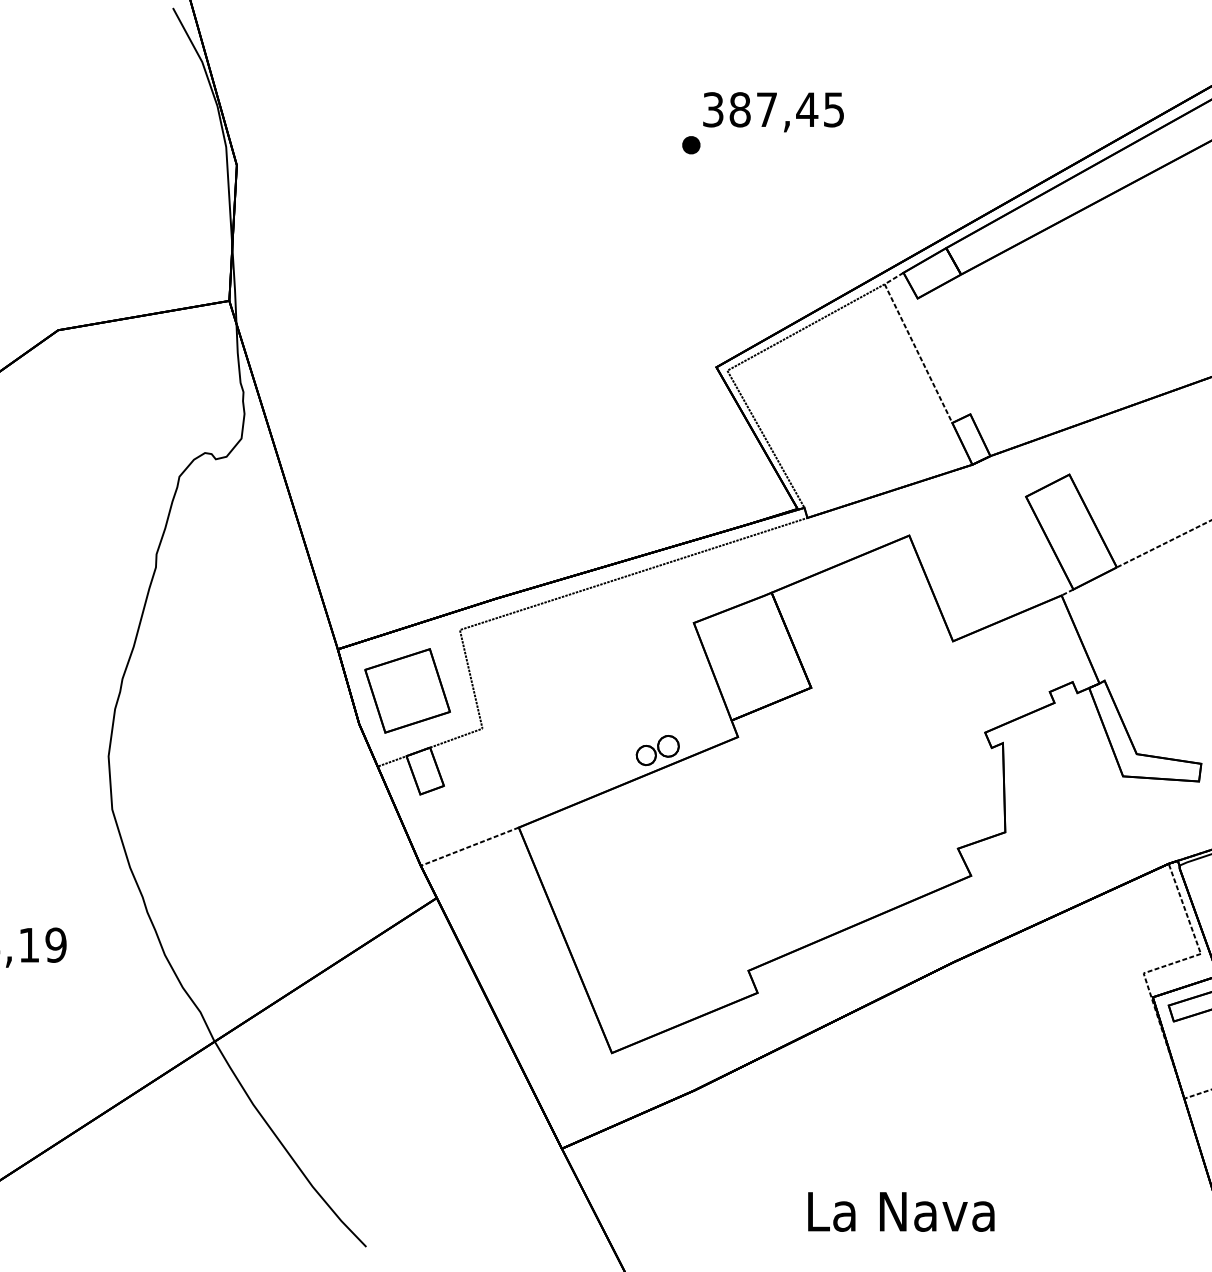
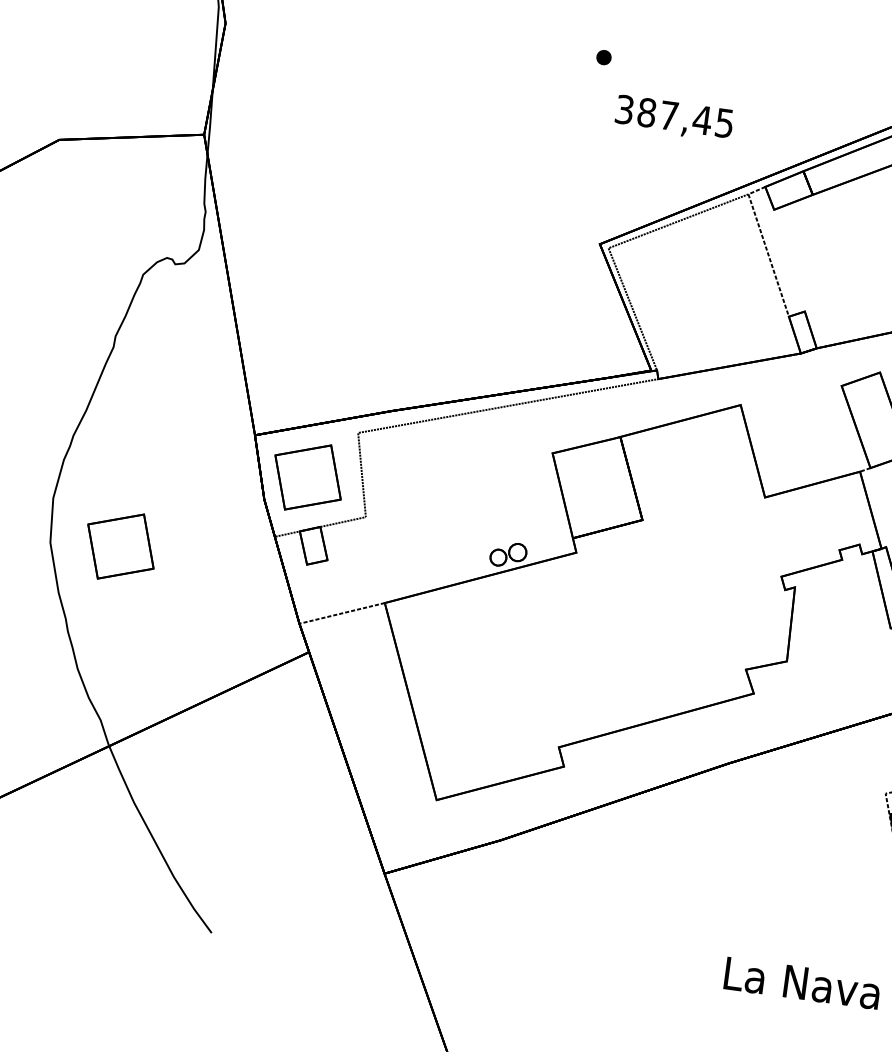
text: (773, 112) -> (674, 118), moved
part: (196, 802) -> (120, 546), added
text: (901, 1211) -> (802, 983), moved

